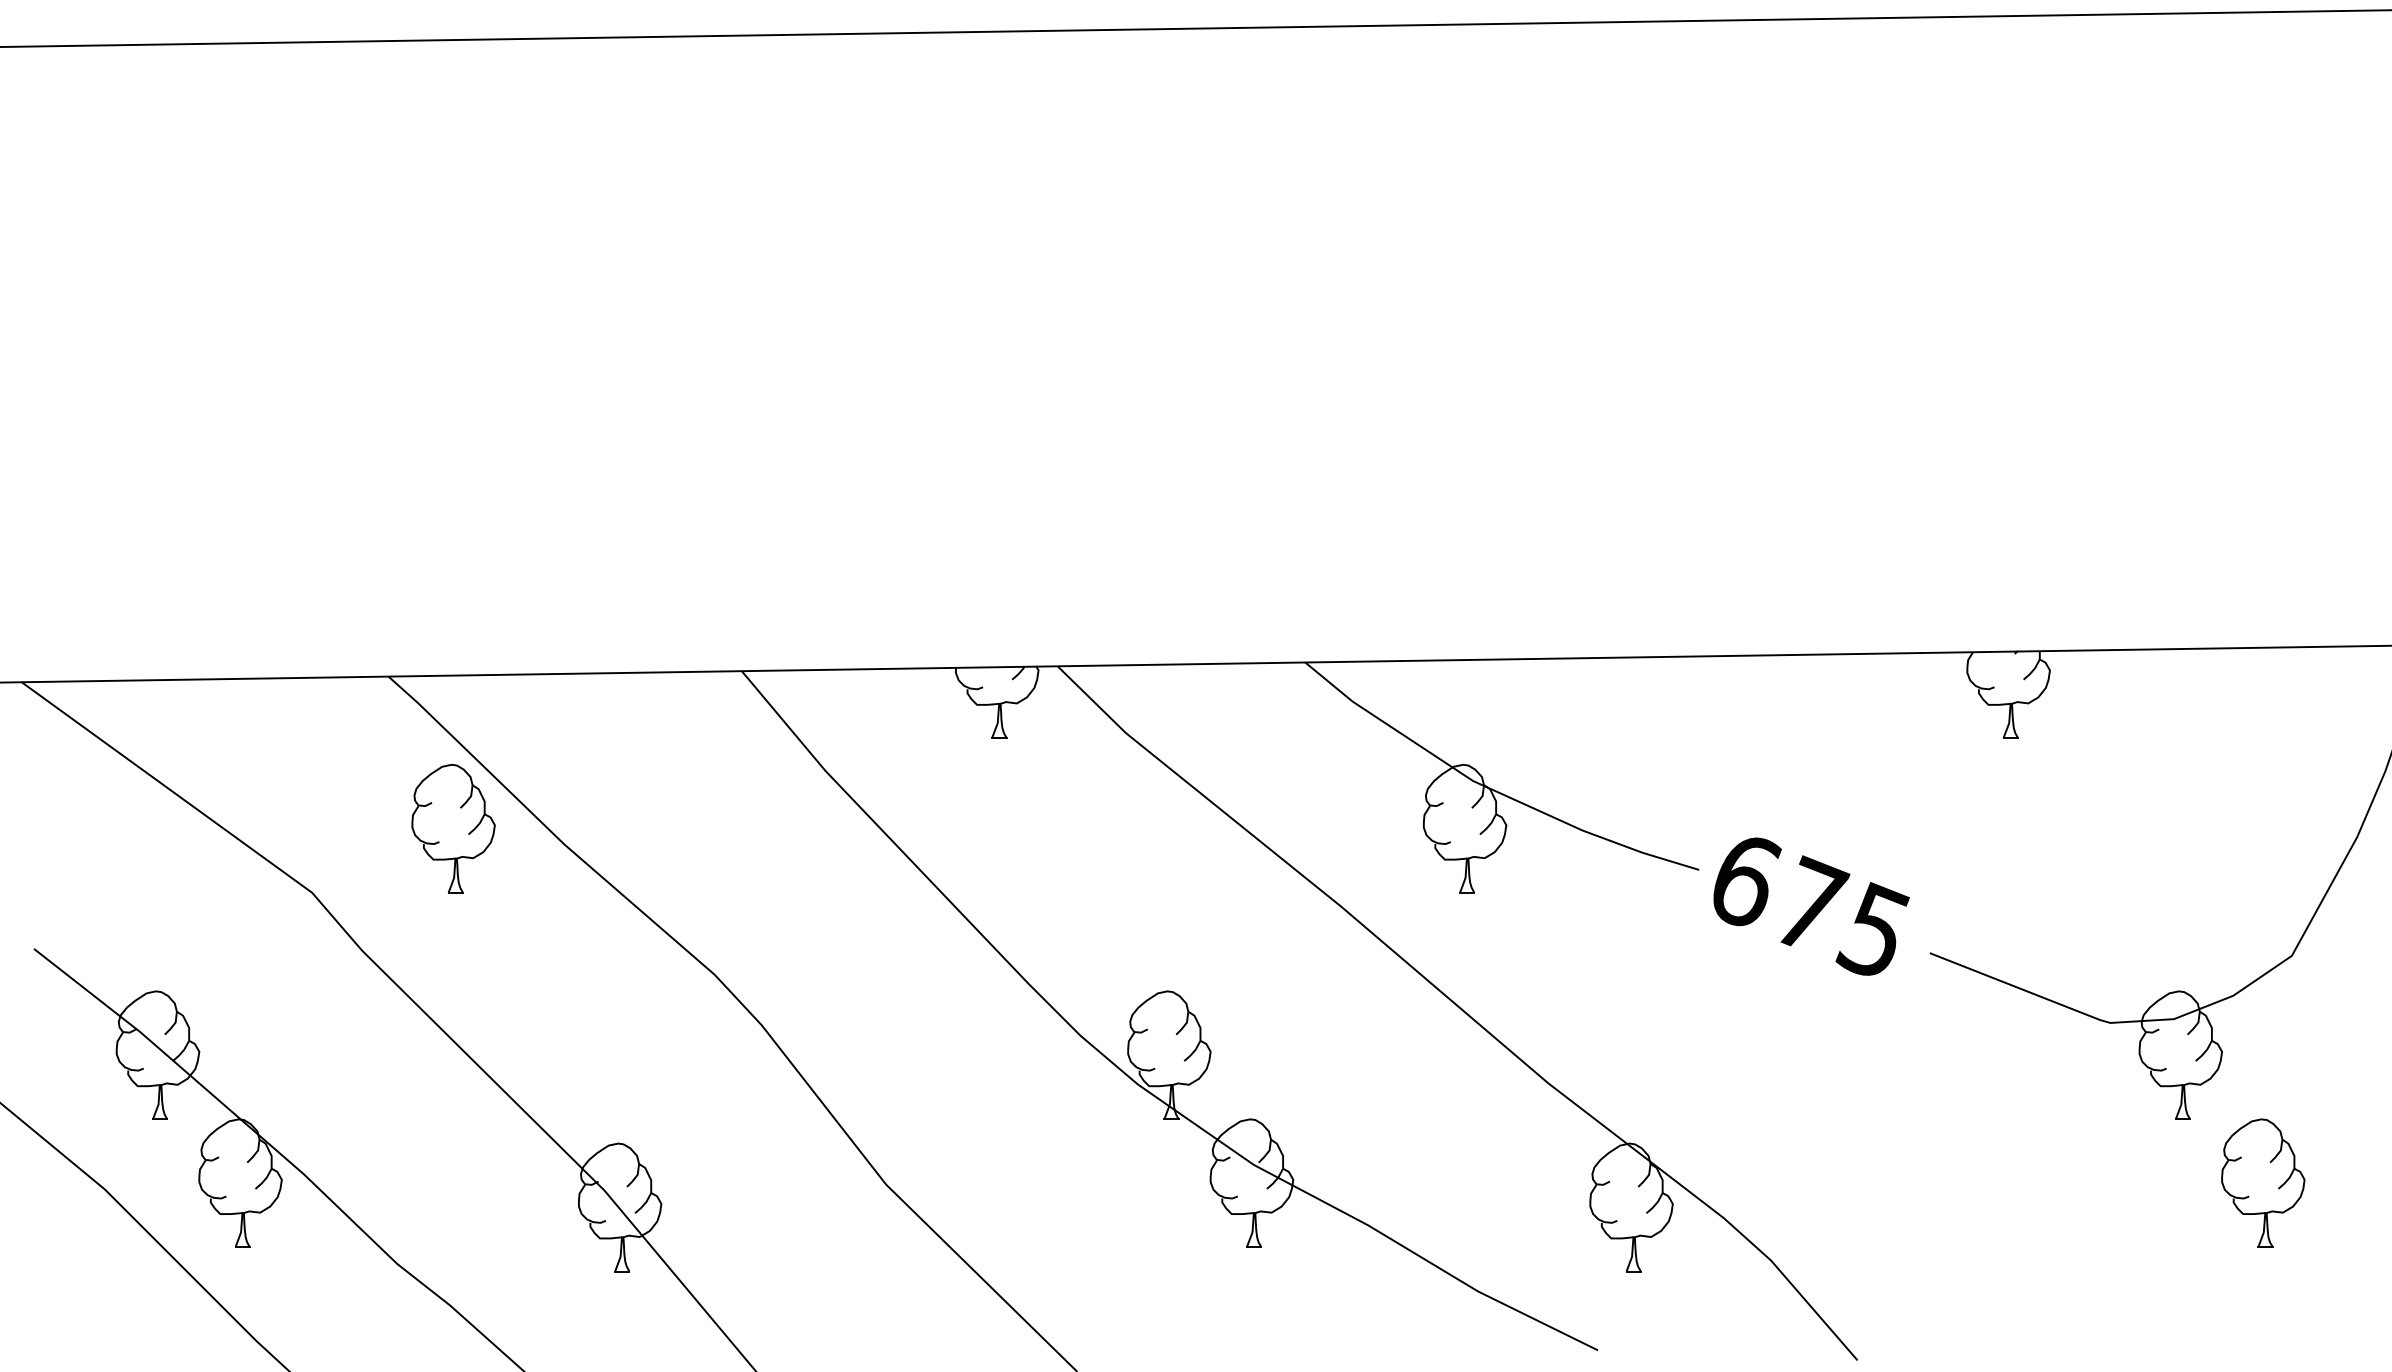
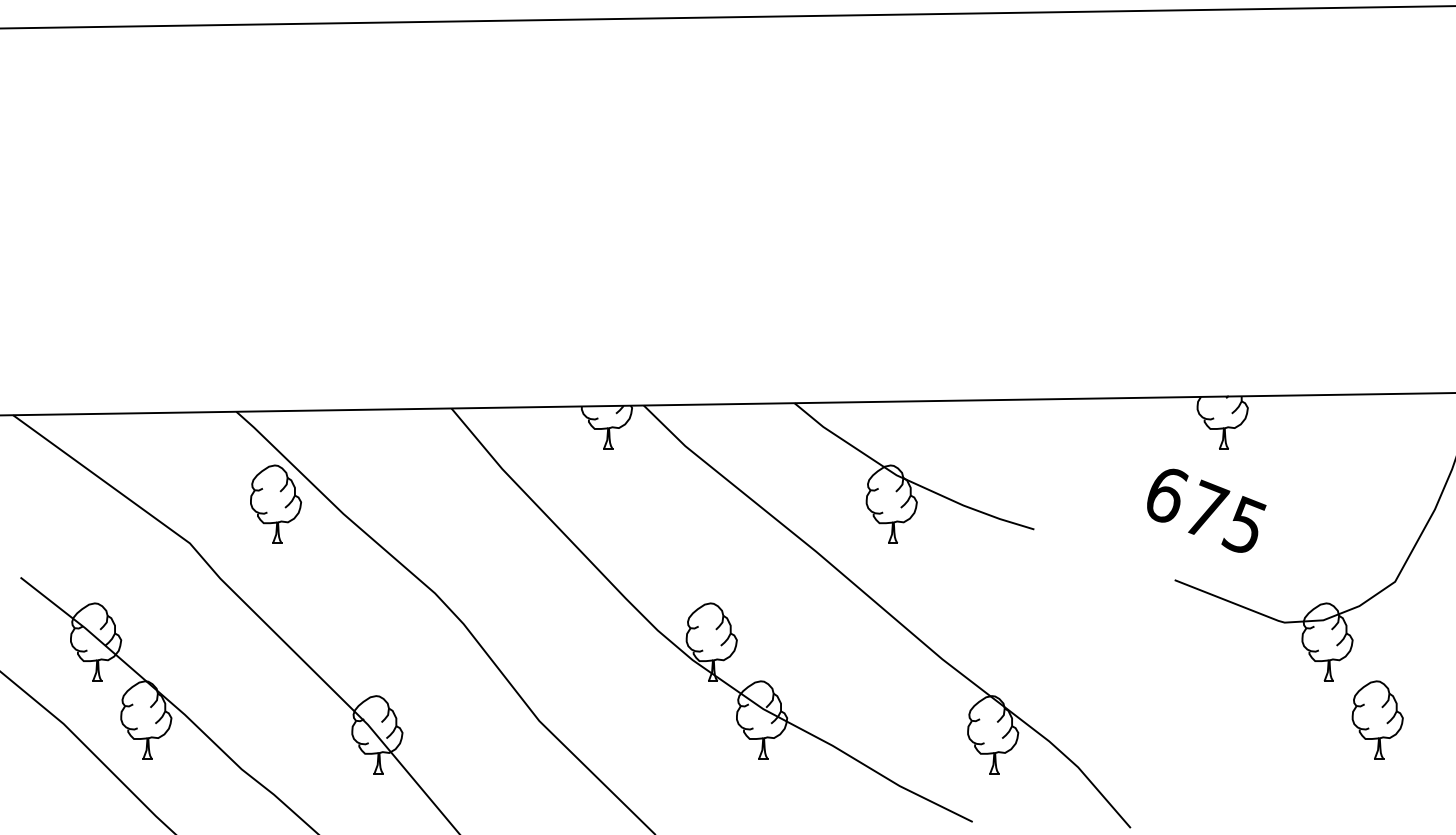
text: (1811, 906) -> (1206, 510), moved

